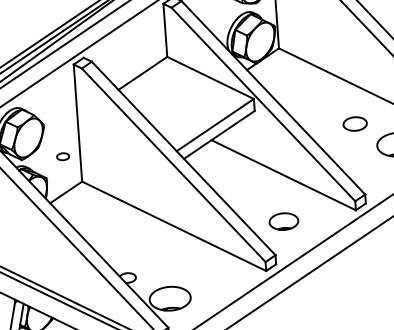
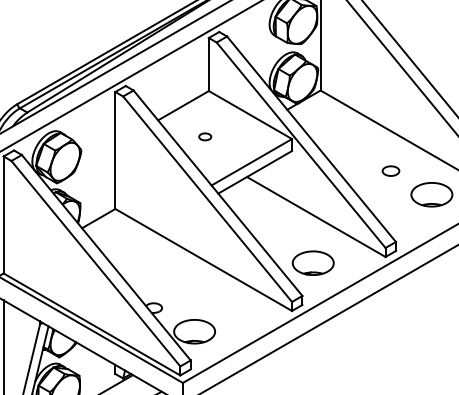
part: (354, 123) -> (390, 170), size x0.71
part: (63, 156) -> (205, 136), moved
part: (283, 221) -> (312, 262), size x1.43

